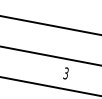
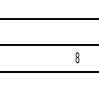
text: (66, 73) -> (77, 57), 3 -> 8

